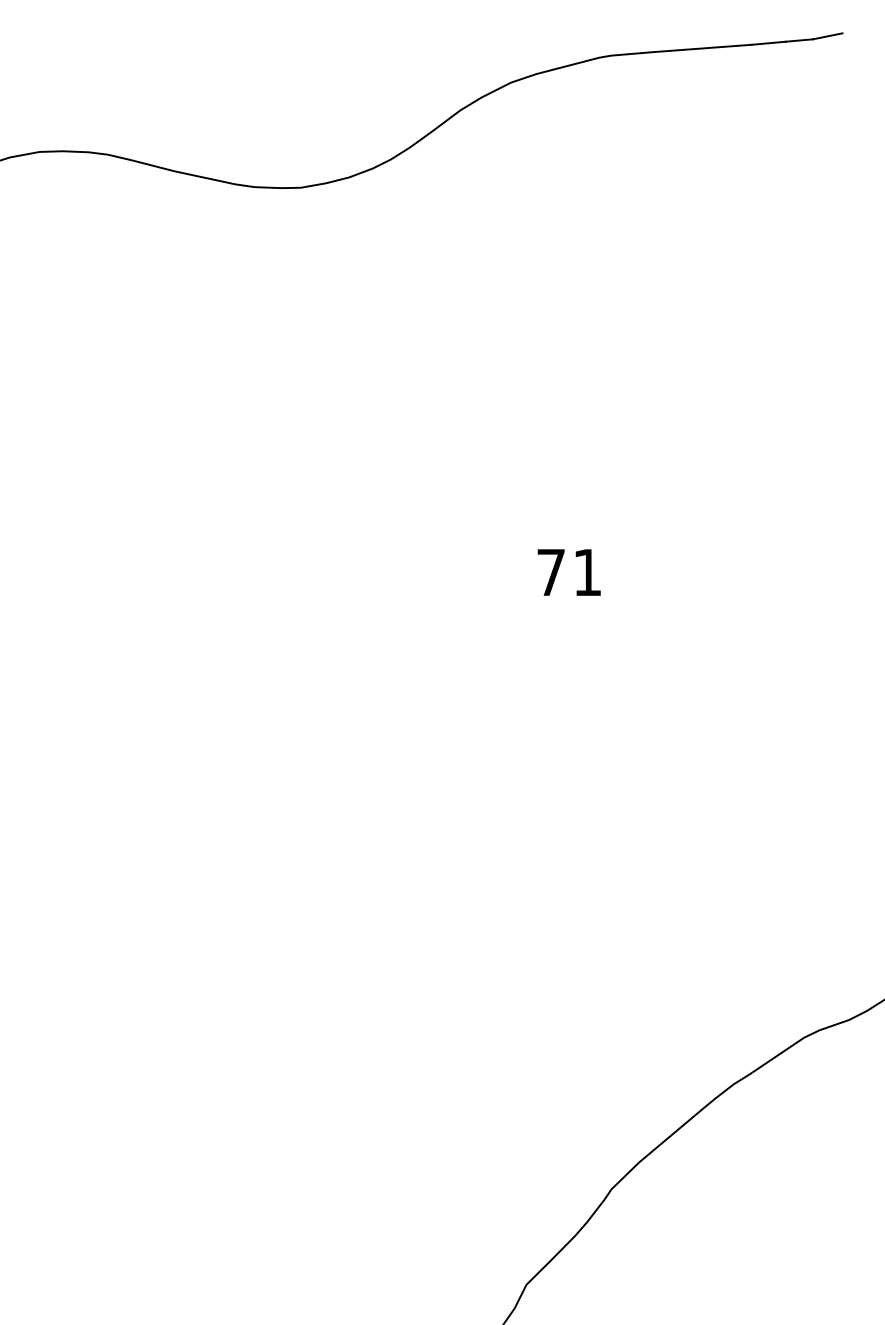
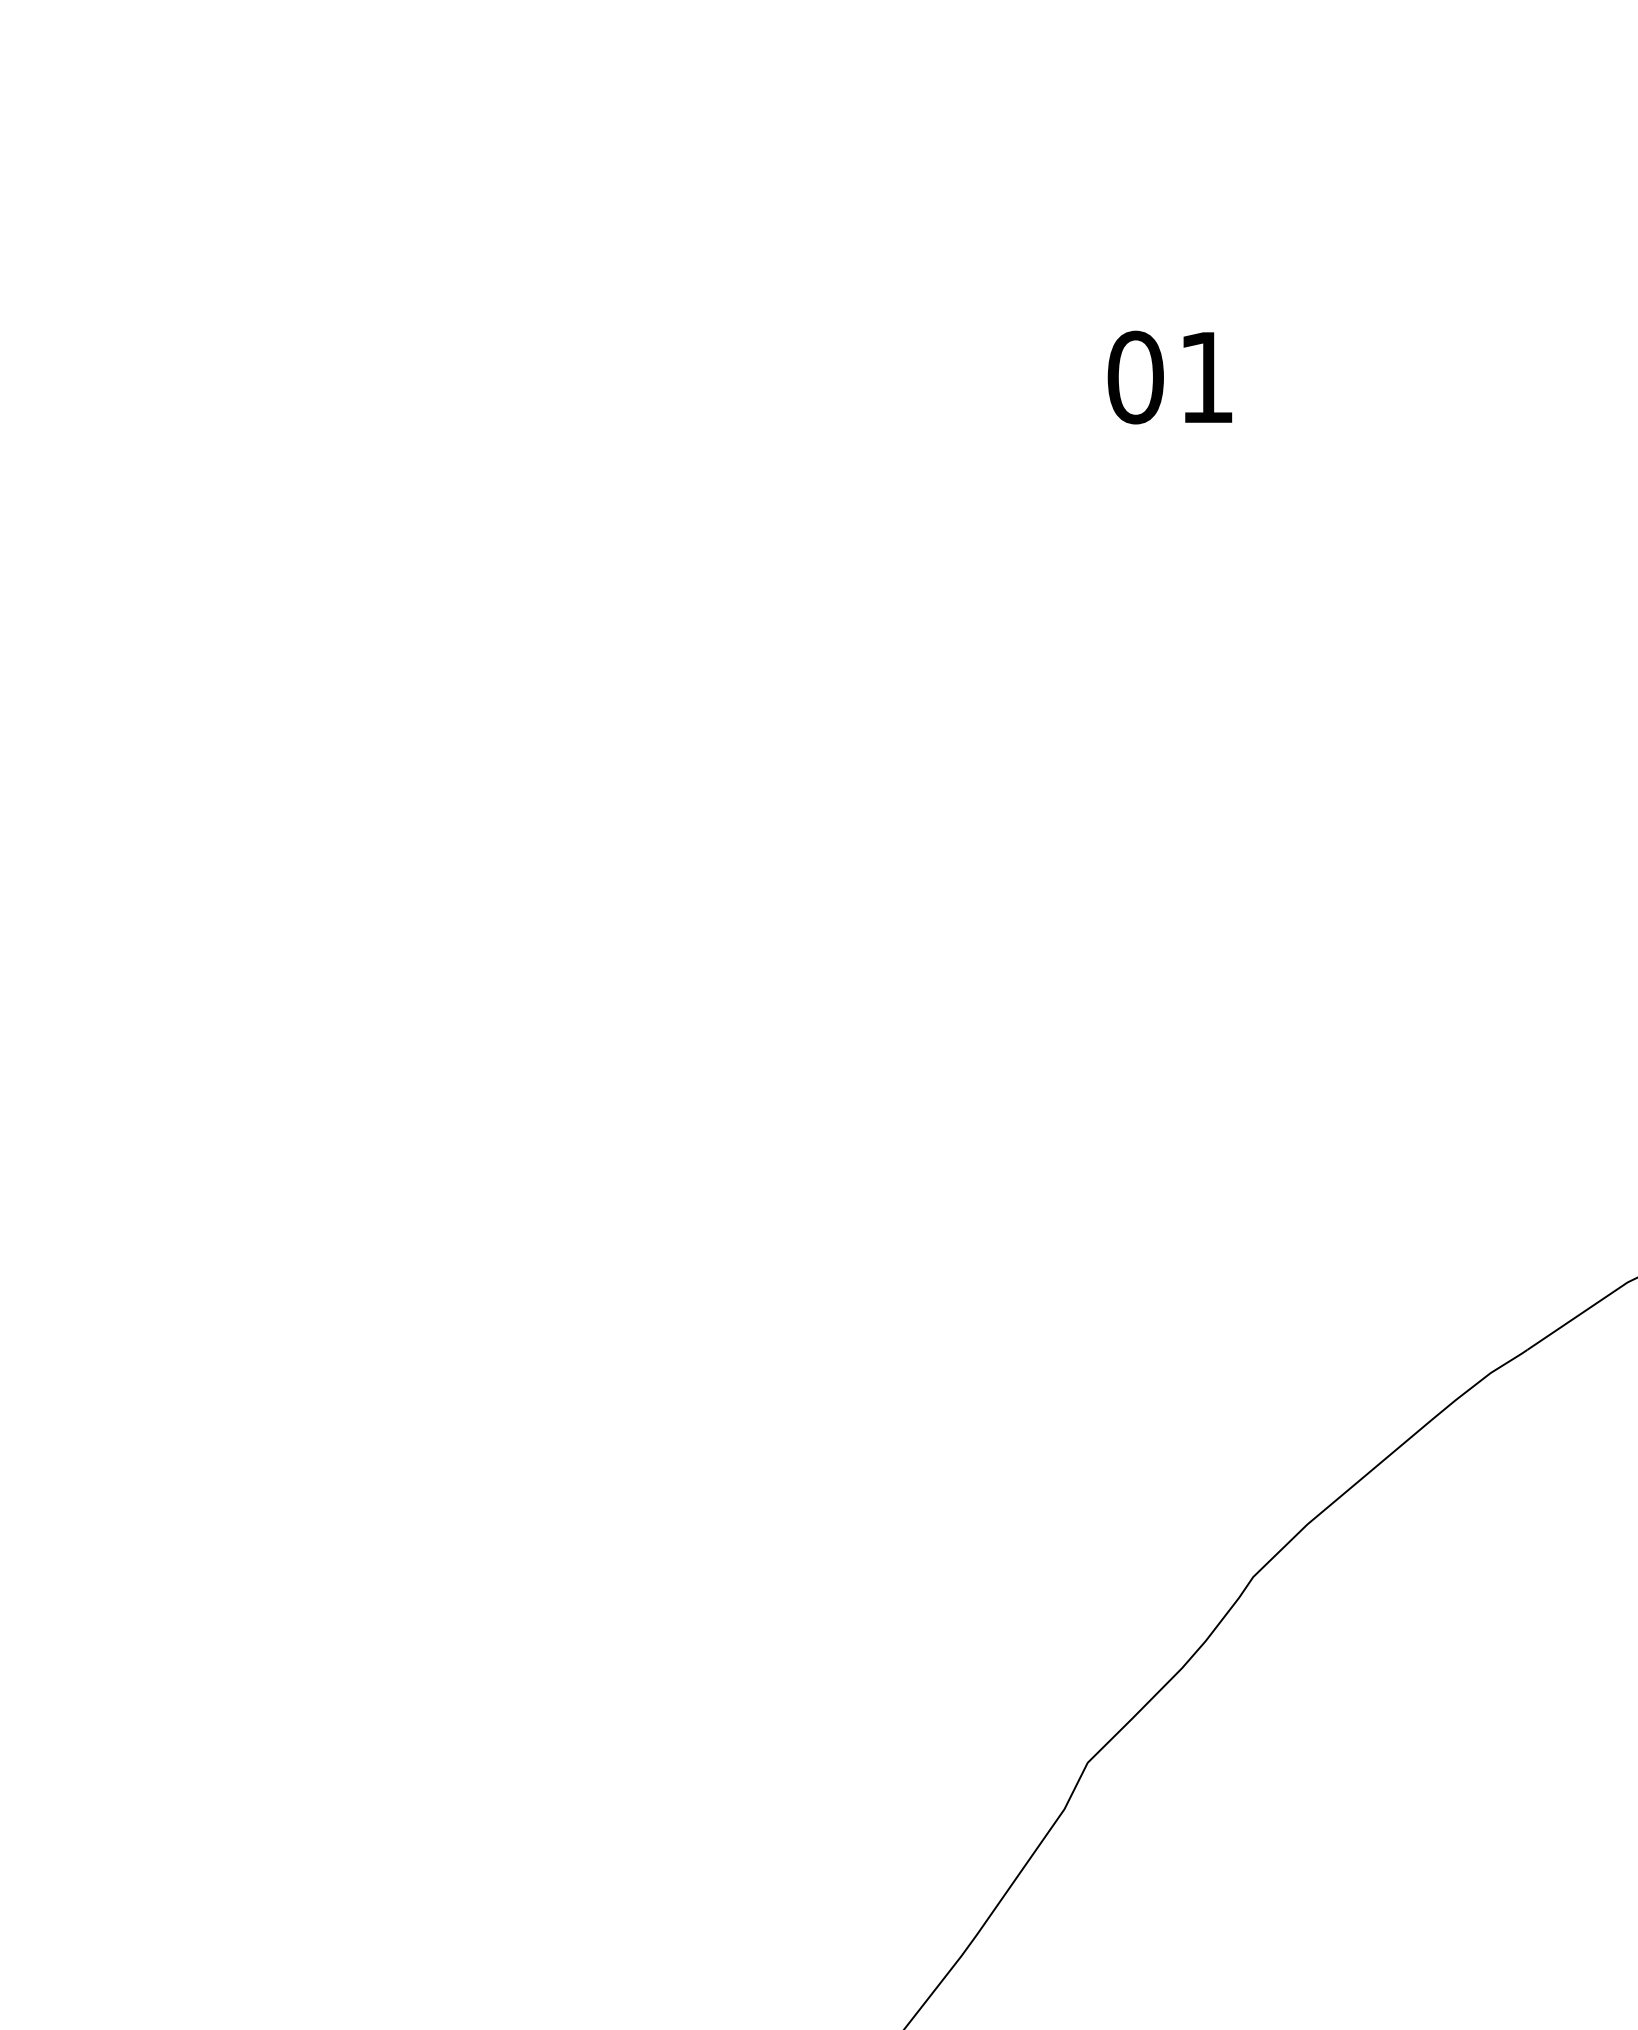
text: (550, 572) -> (1134, 377), 71 -> 01

